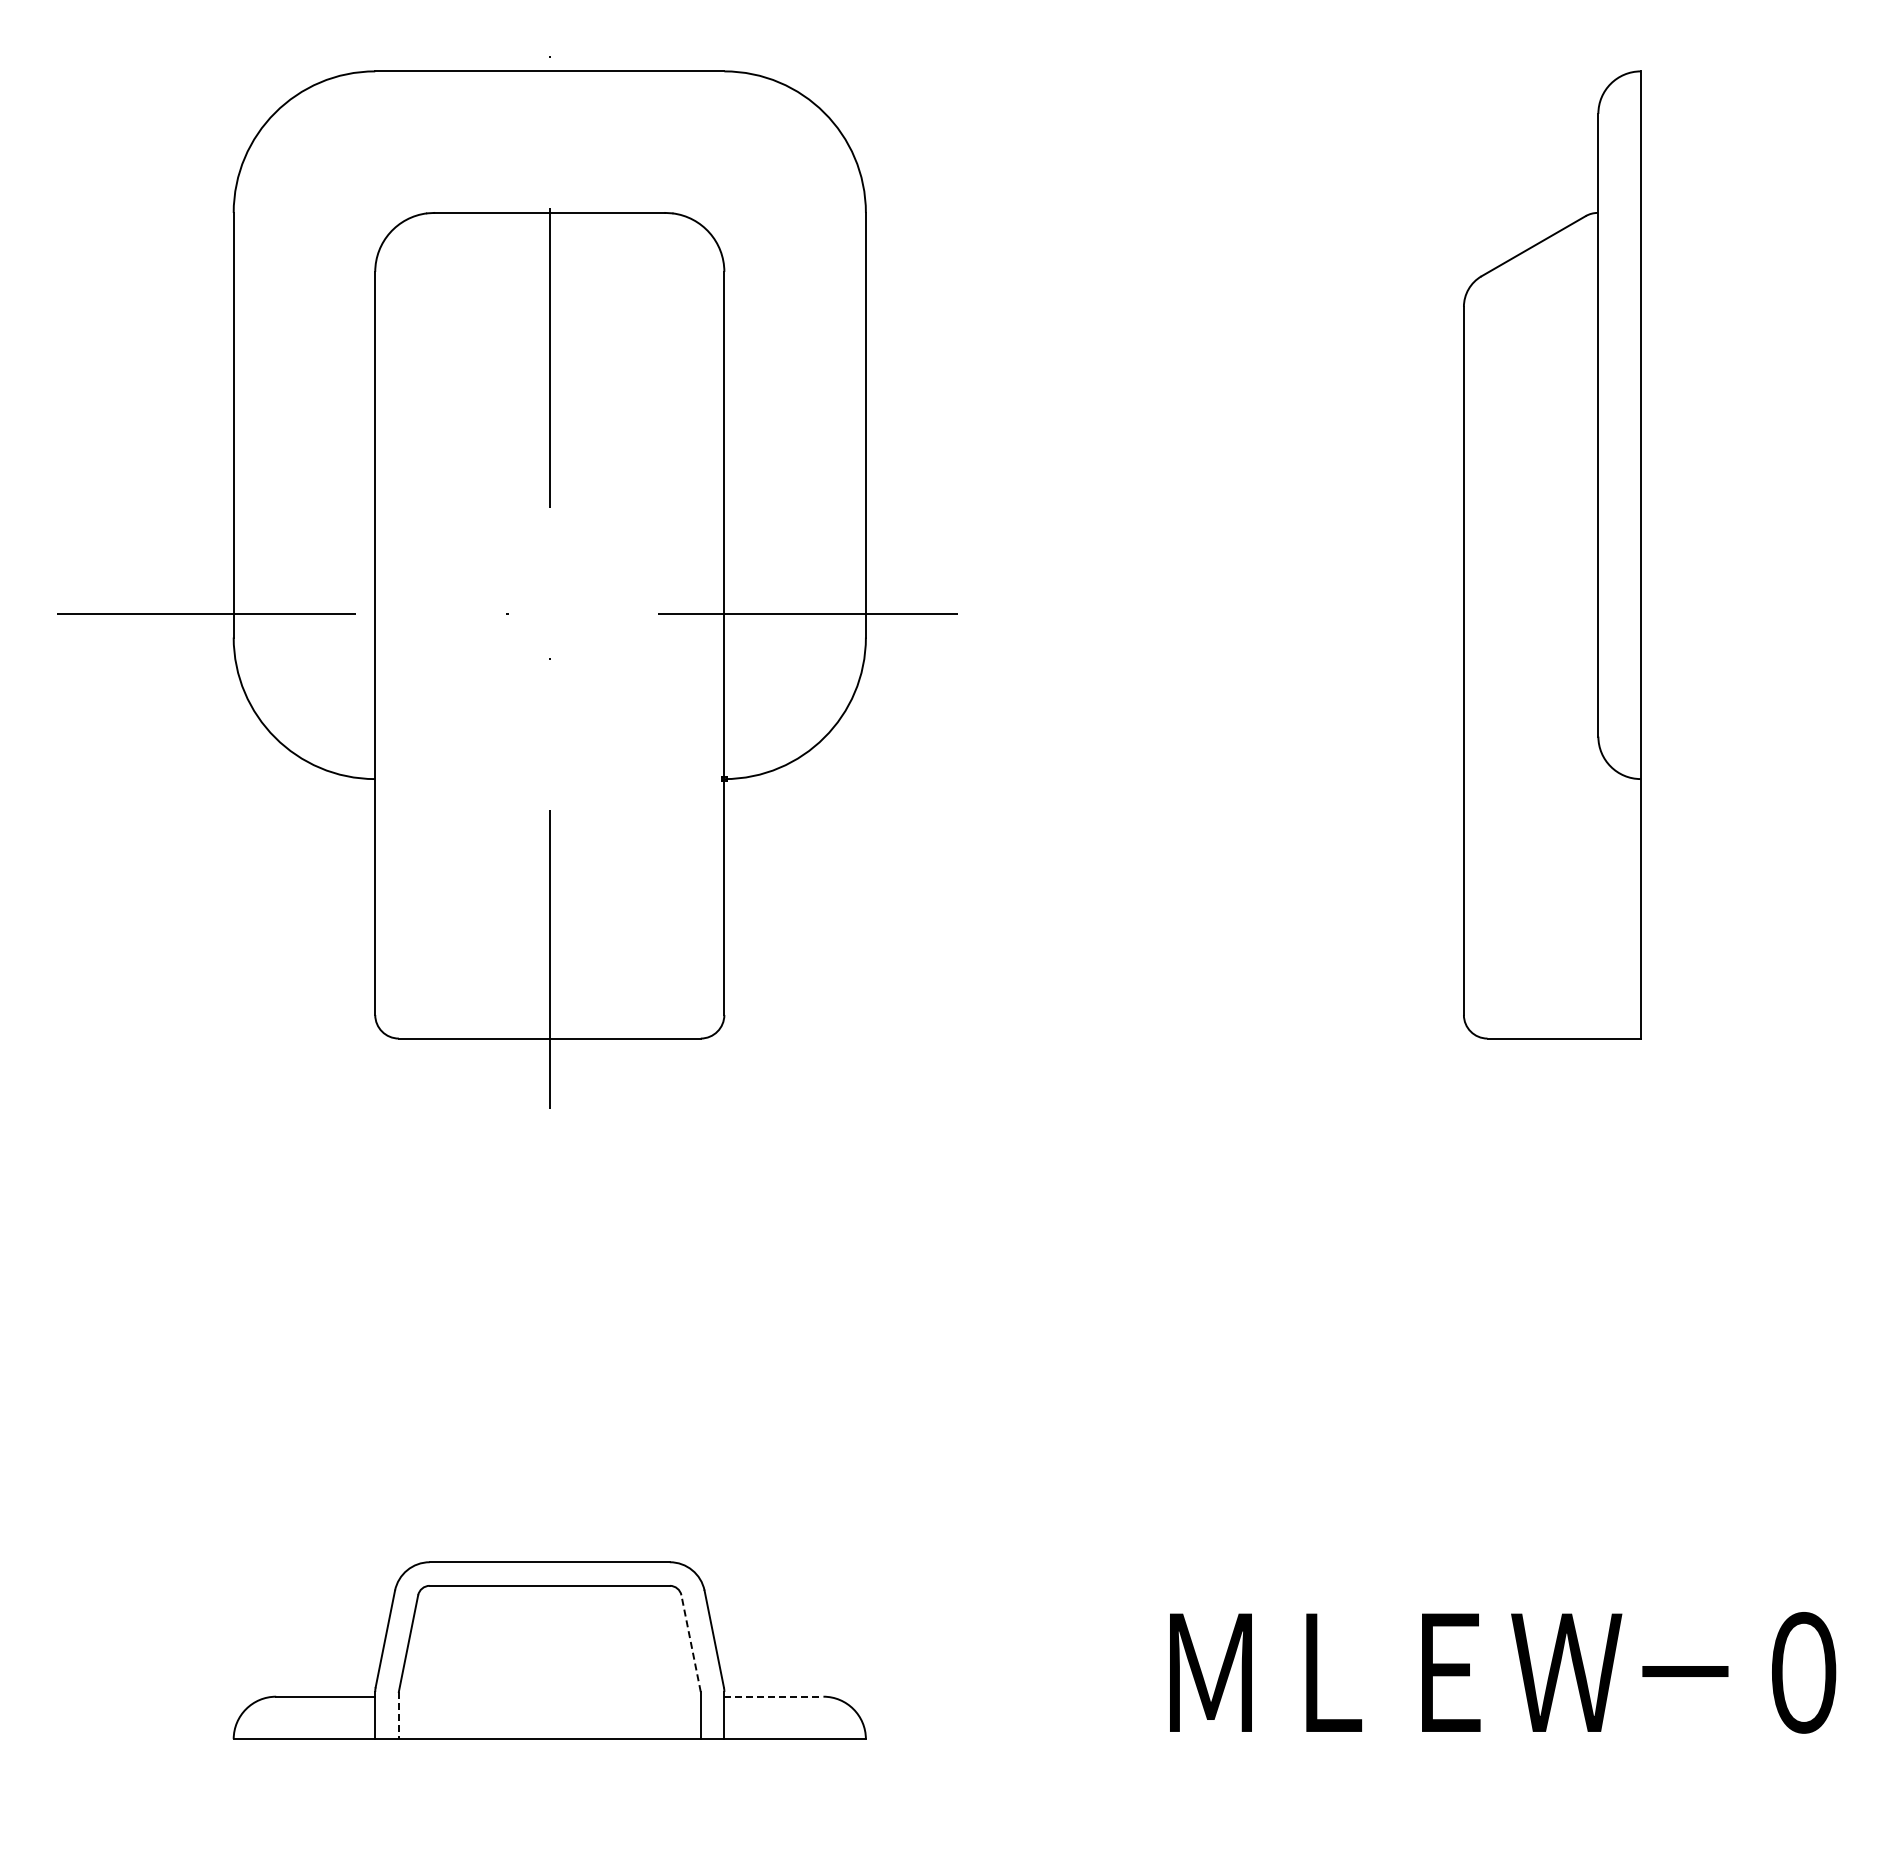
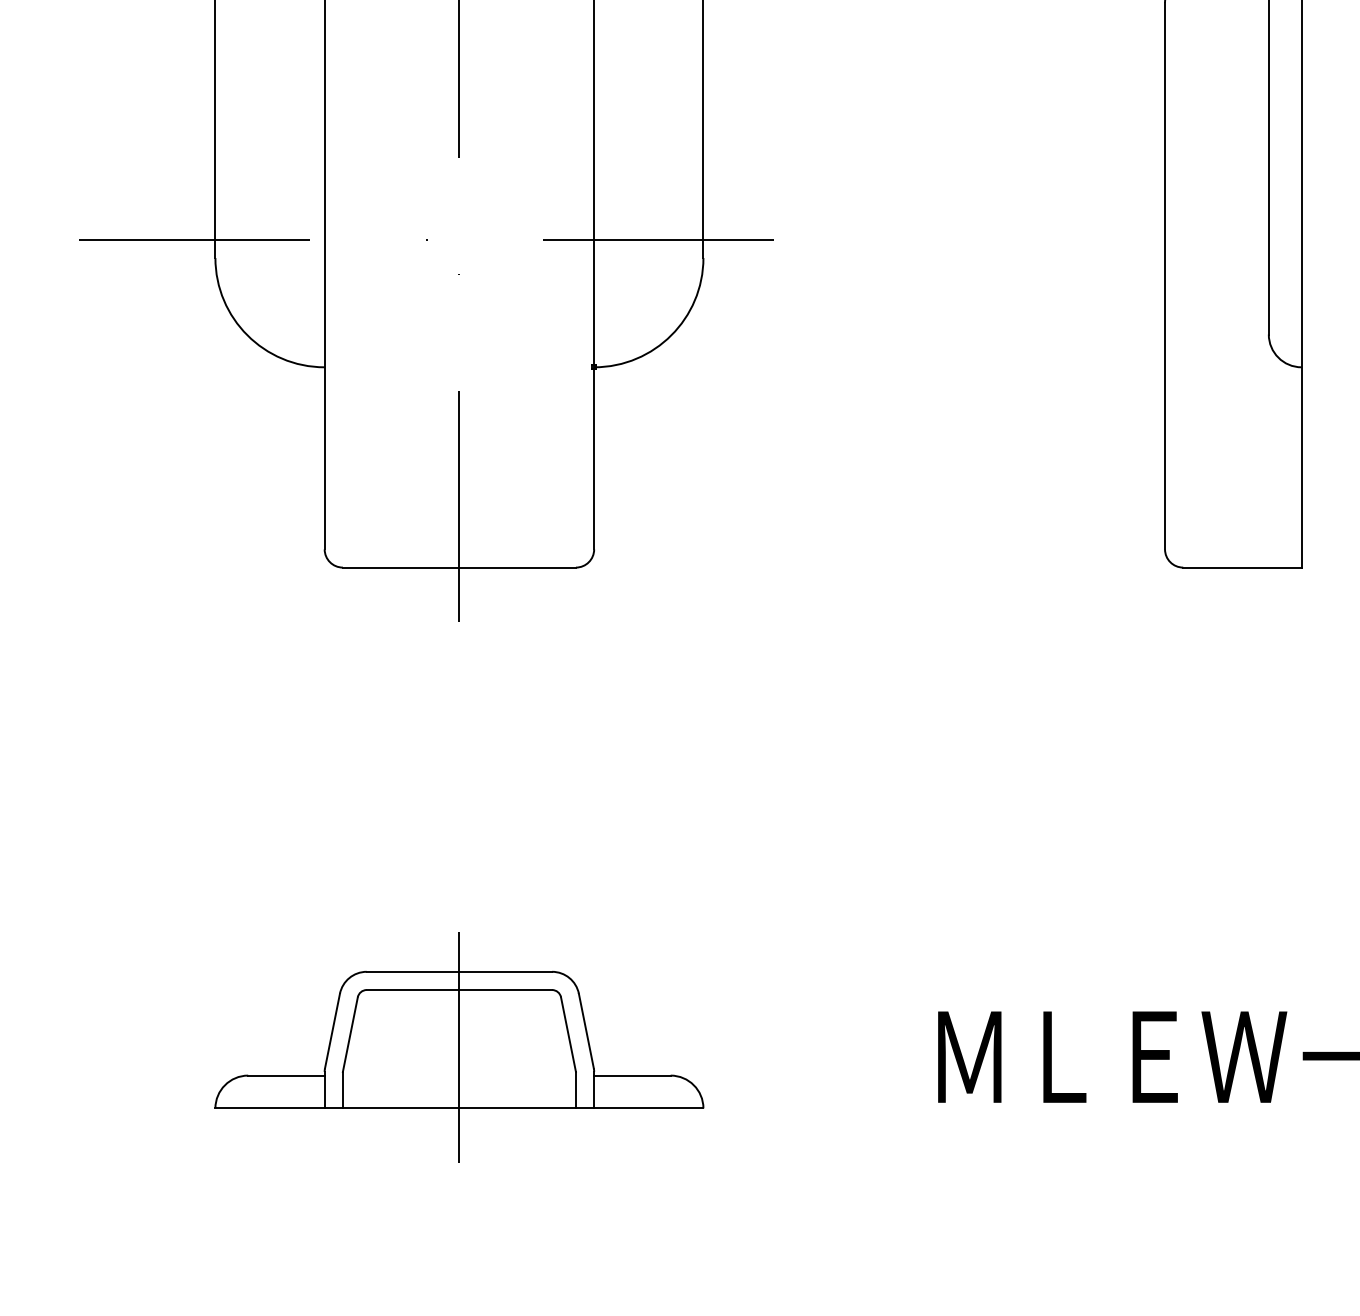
line: (691, 1643) -> (568, 1034), dashed -> solid
line: (549, 1650) -> (459, 1039), added
line: (773, 1696) -> (632, 1075), dashed -> solid
line: (398, 1715) -> (342, 1090), dashed -> solid

